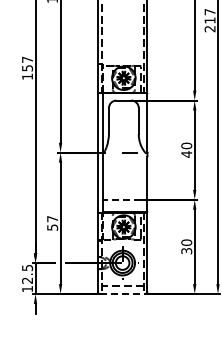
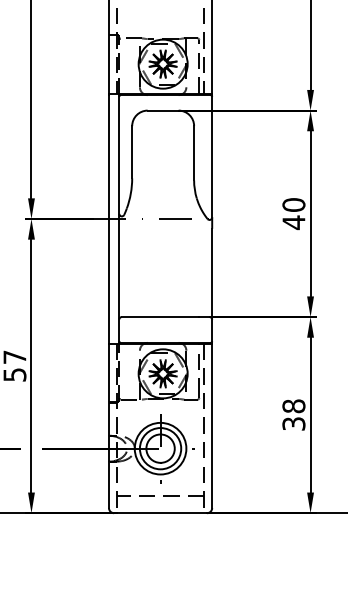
line: (122, 199) -> (160, 316), dashed -> solid
text: (186, 242) -> (293, 405), 30 -> 38
line: (123, 294) -> (162, 514), dashed -> solid

